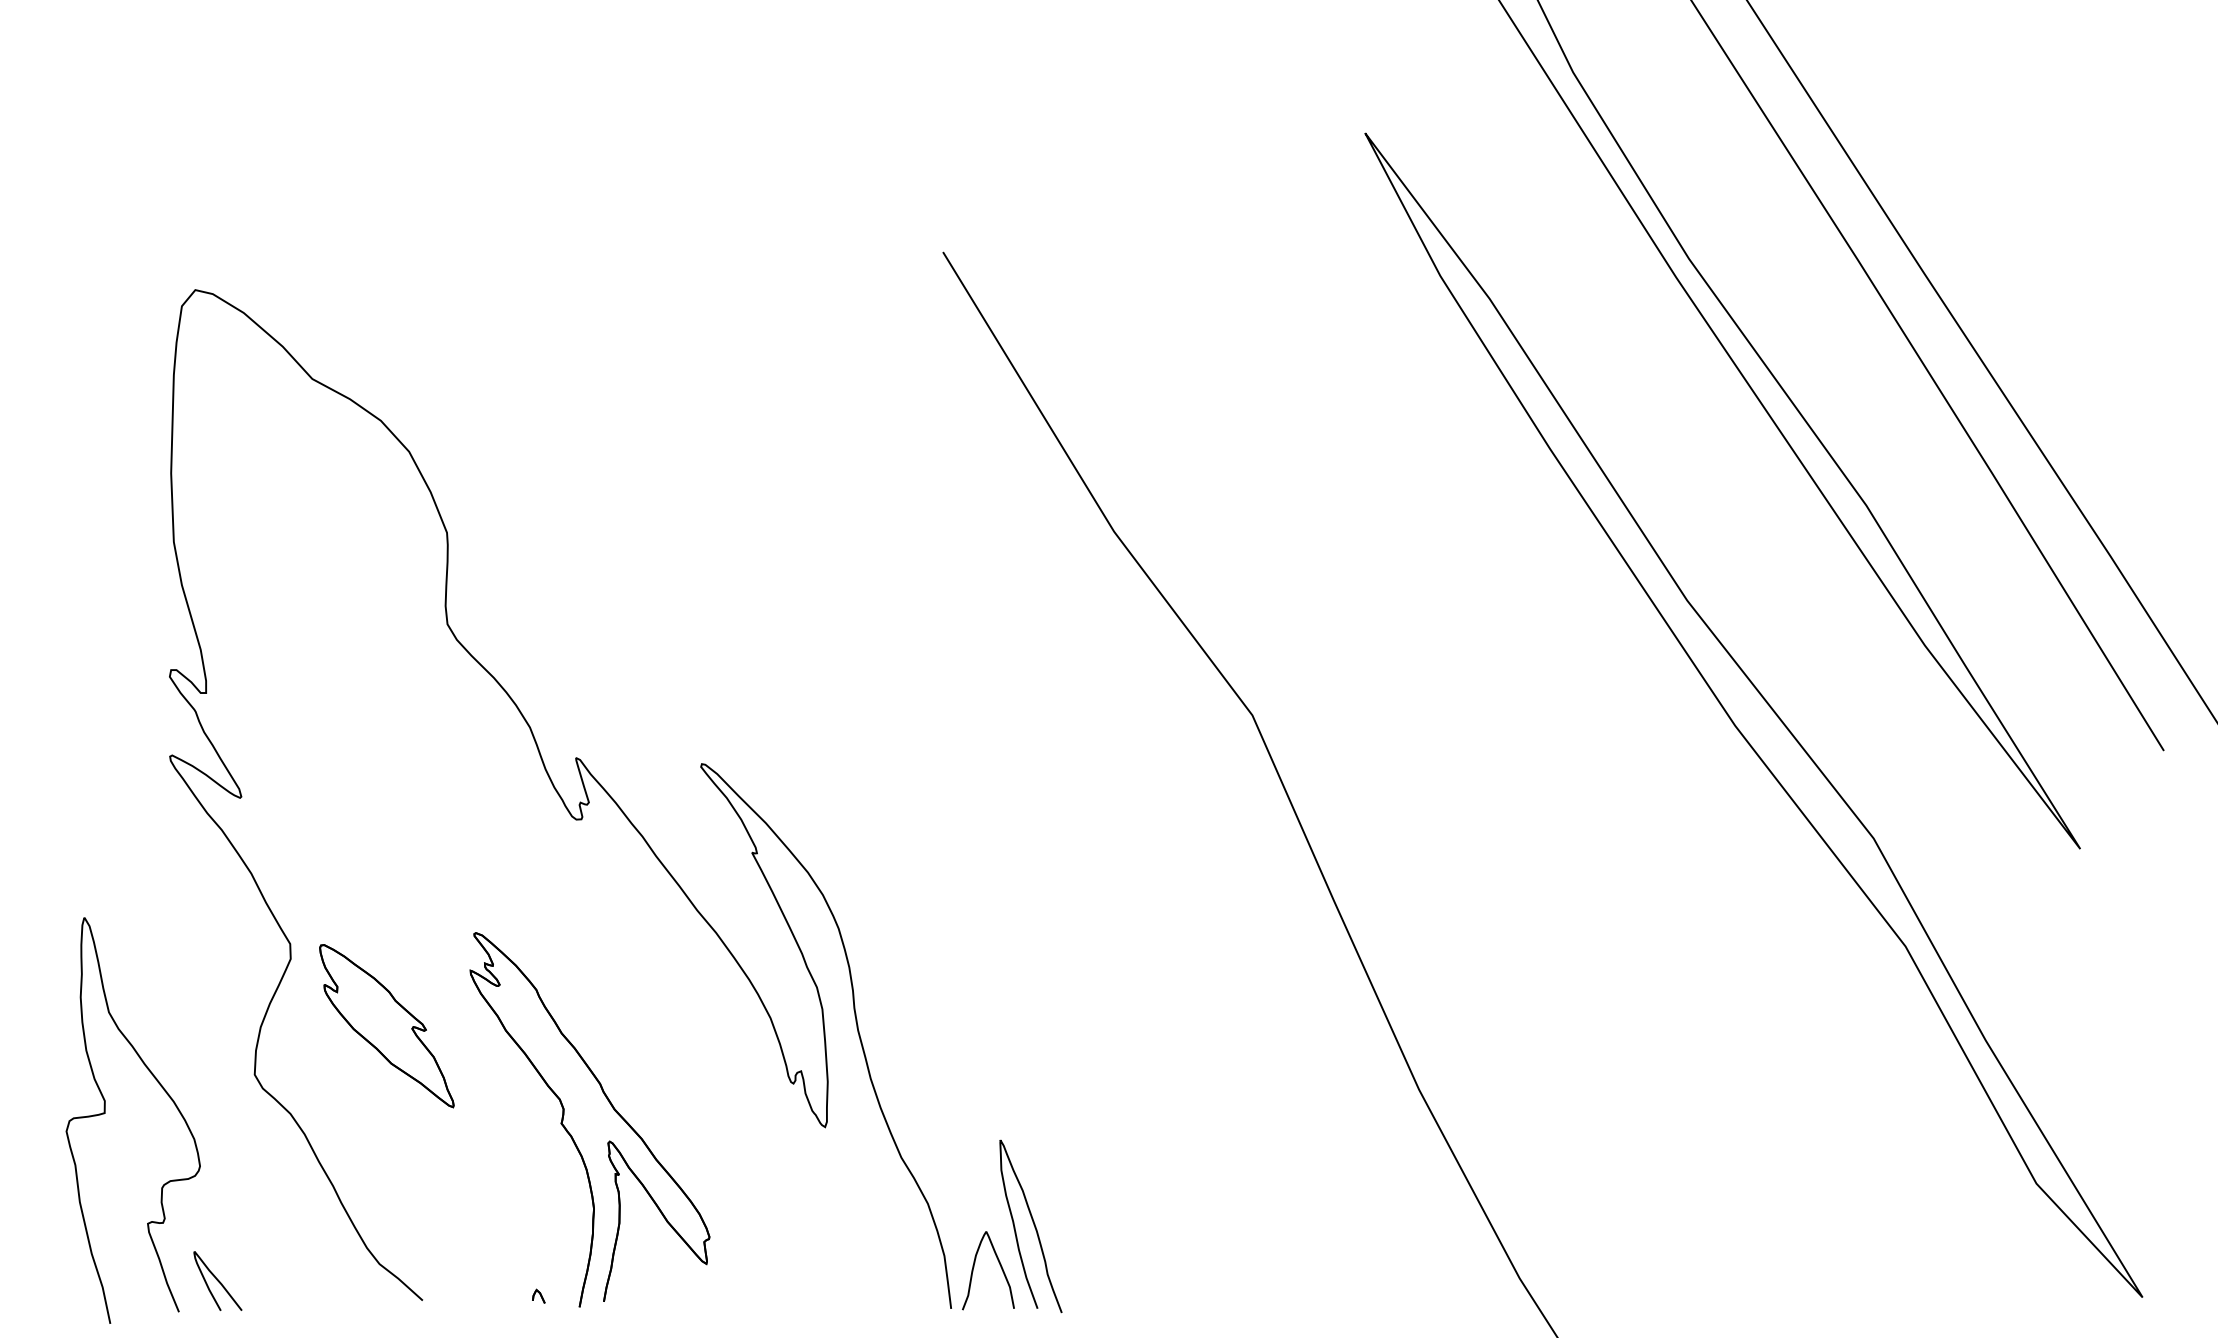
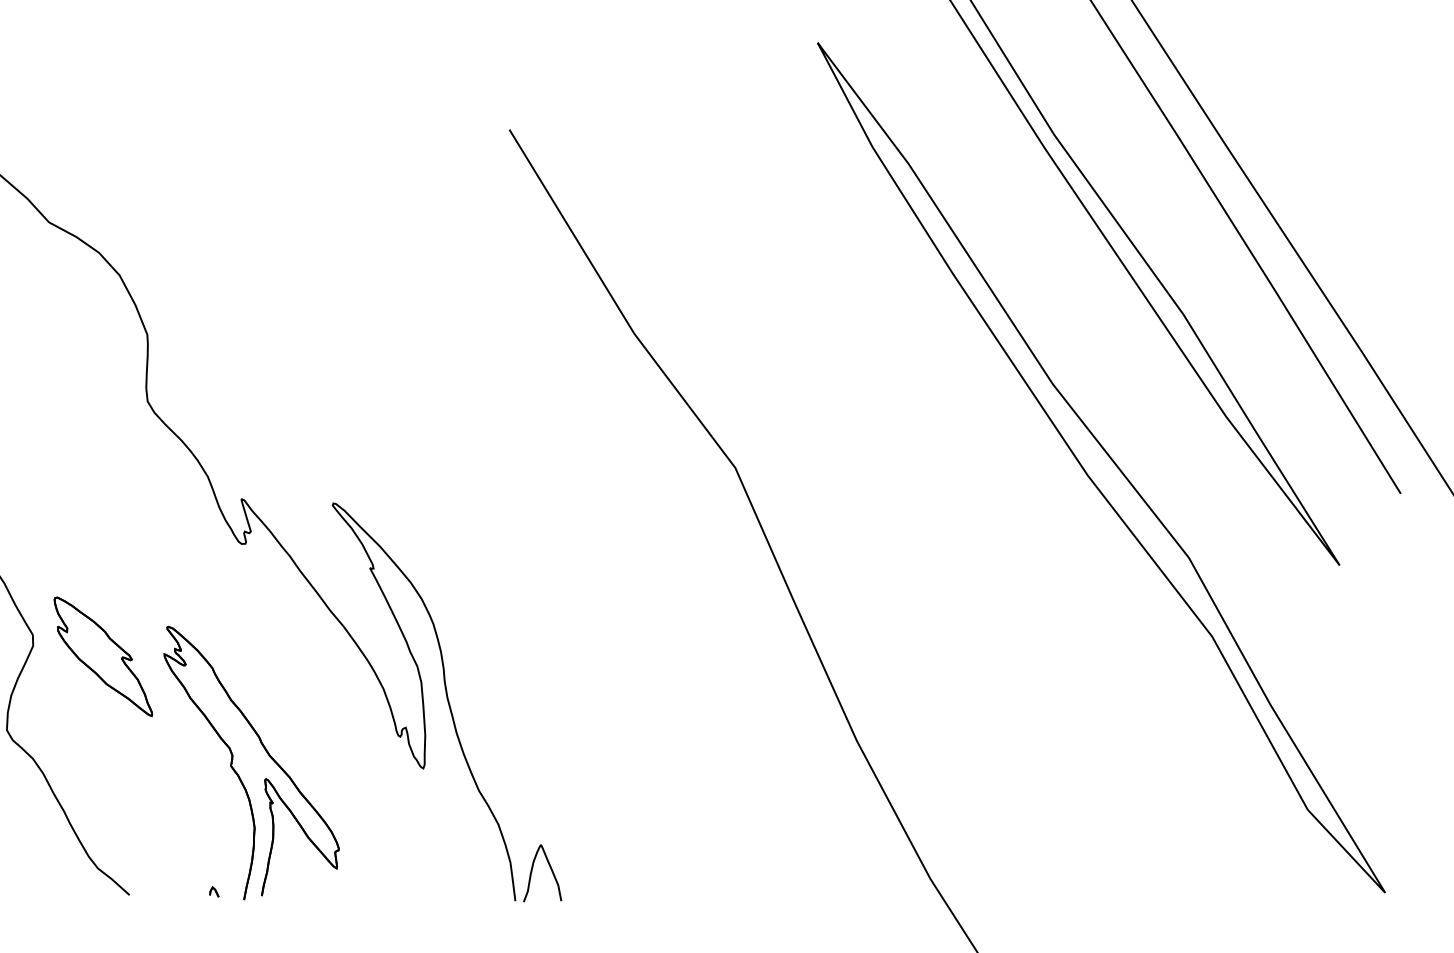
part: (386, 1026) -> (103, 657), moved
curve: (1033, 1225) -> (575, 840), removed

